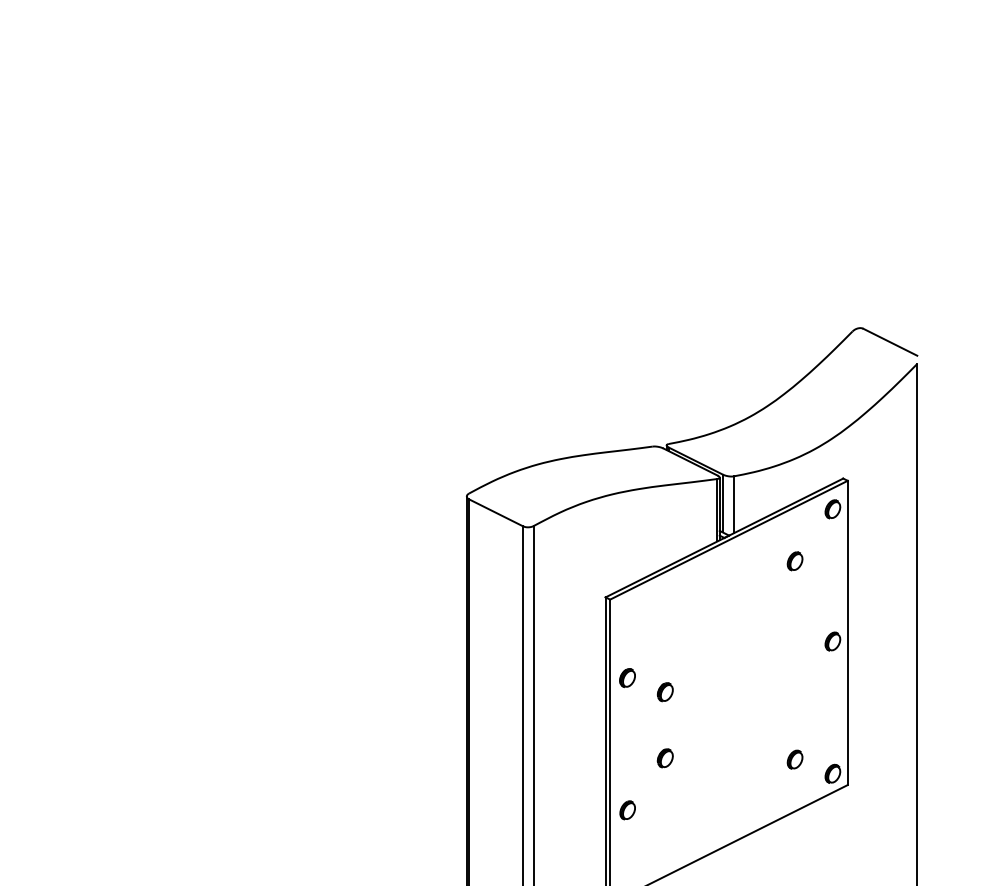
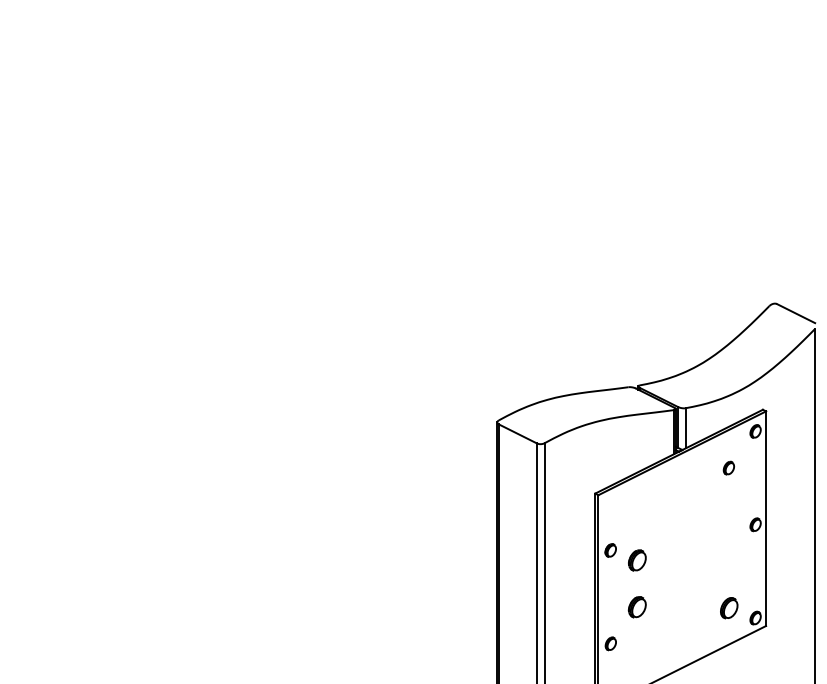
part: (665, 692) -> (637, 560), size x1.6
part: (665, 757) -> (637, 606), size x1.6
part: (794, 758) -> (728, 607), size x1.6

